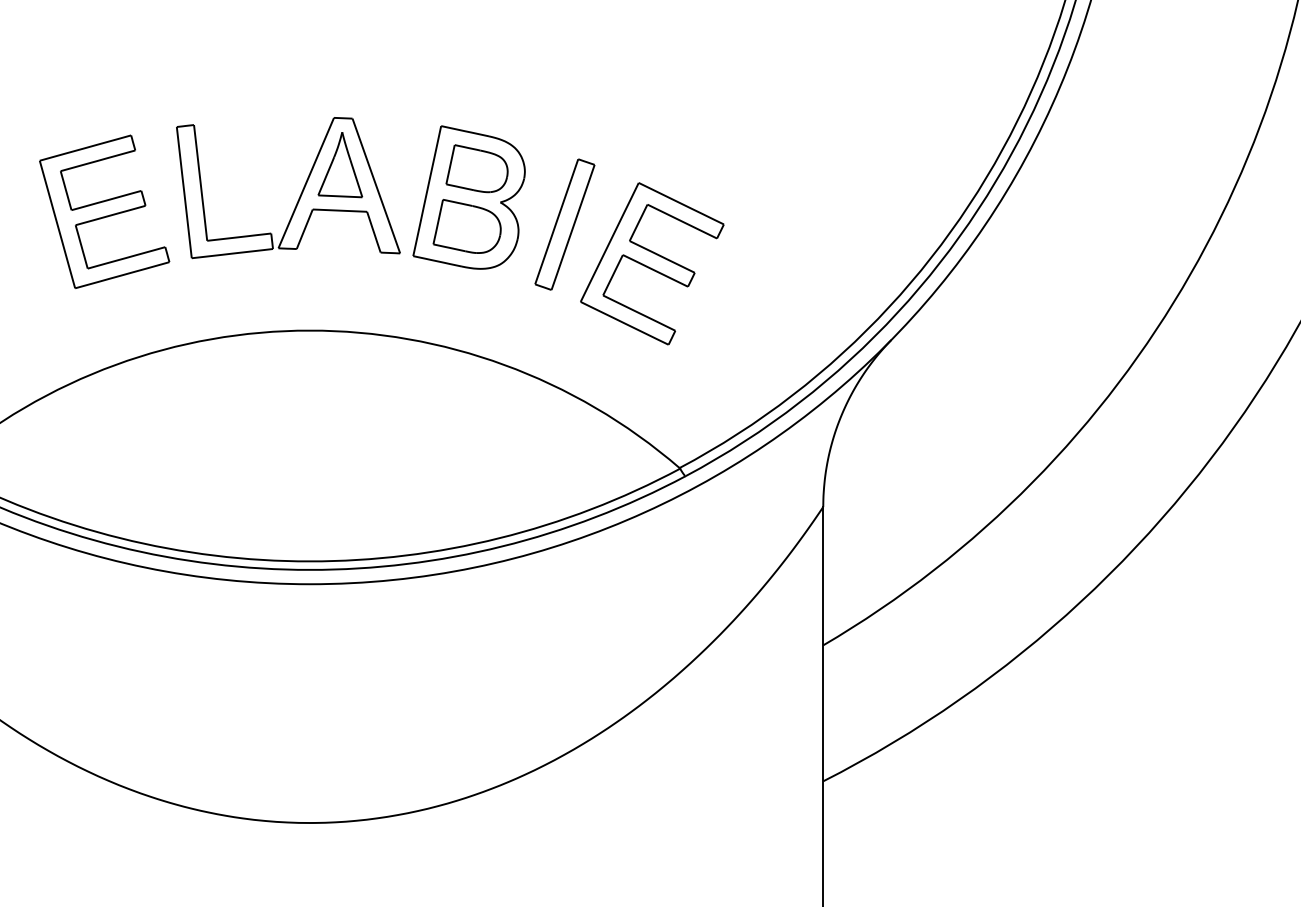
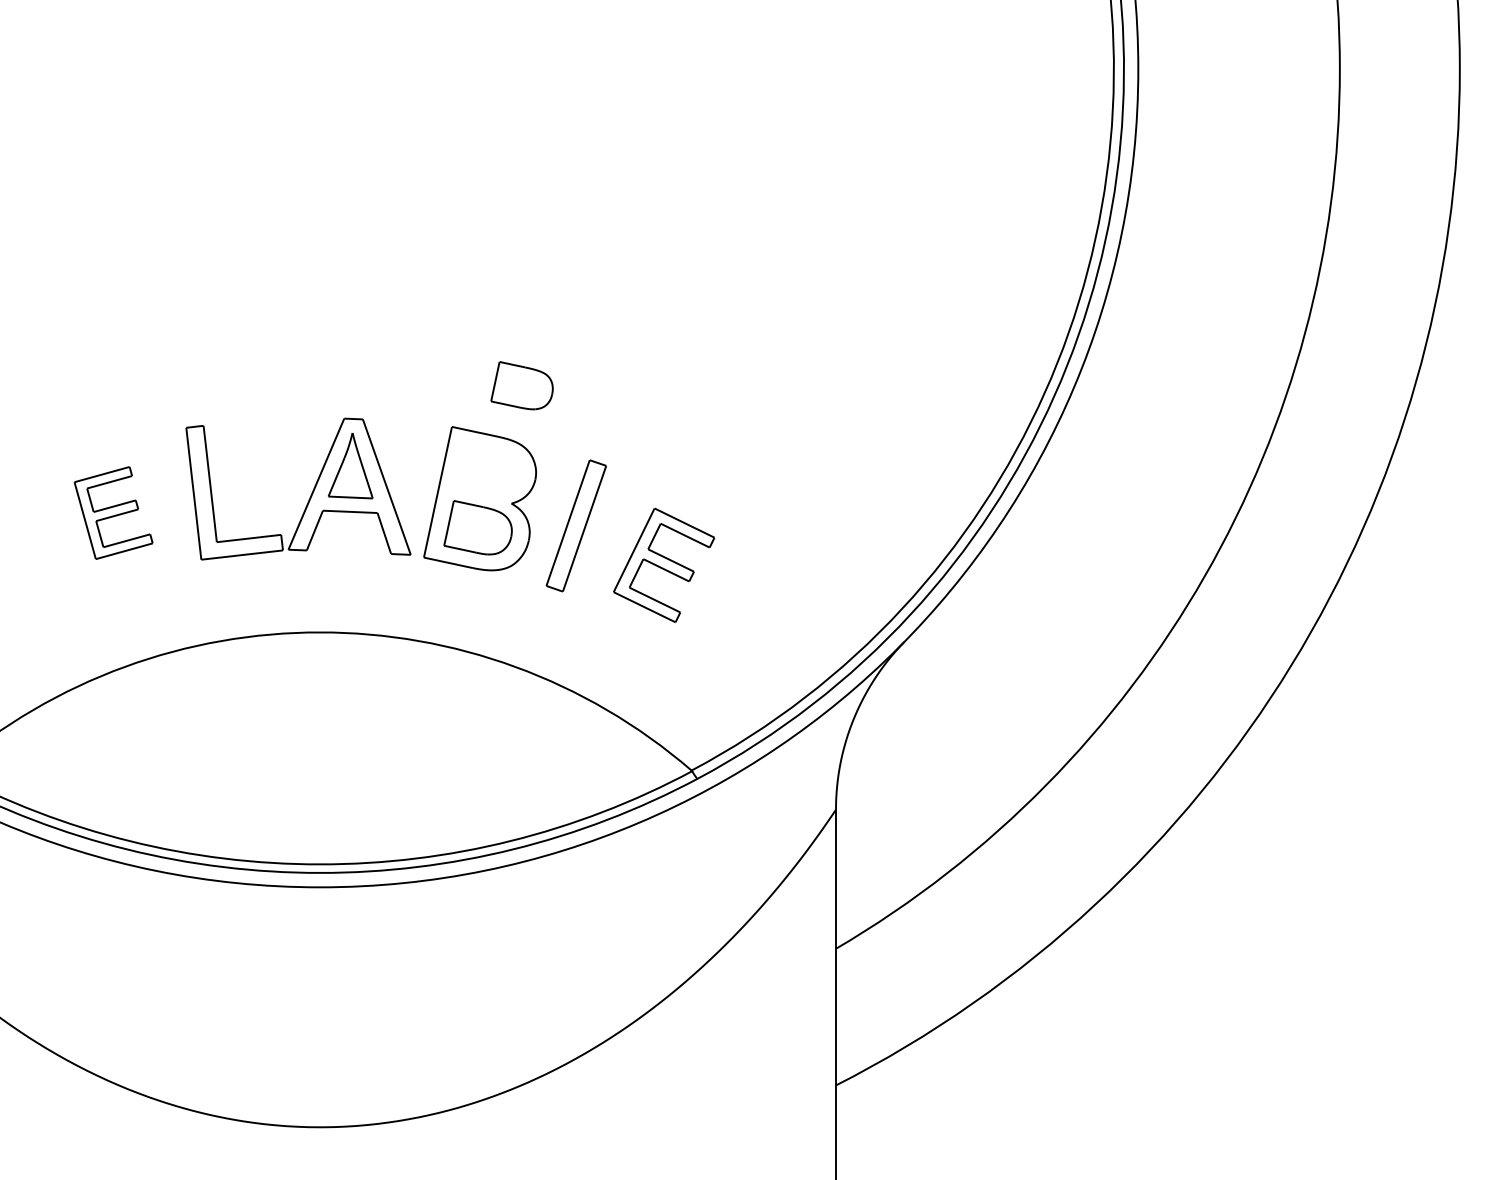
part: (476, 168) -> (521, 385), moved
part: (104, 211) -> (113, 512), size x0.6
part: (651, 264) -> (663, 565), size x0.7

